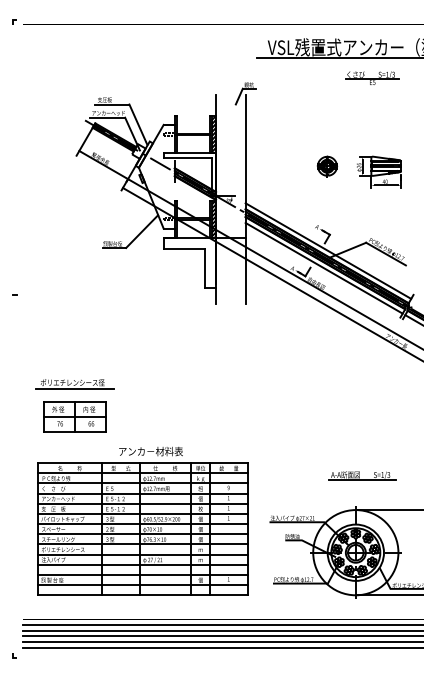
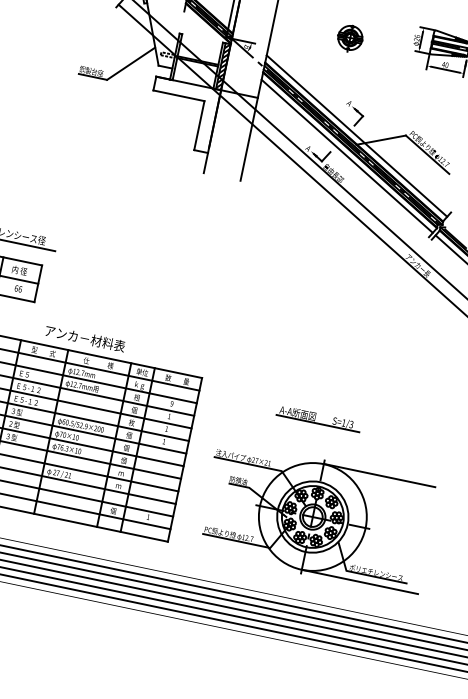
part: (326, 166) -> (349, 37), moved
part: (362, 475) -> (318, 418), moved

